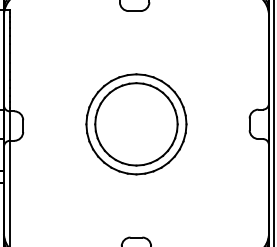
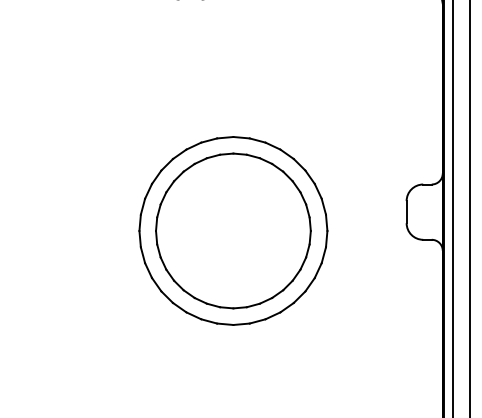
part: (136, 124) -> (233, 231), moved

